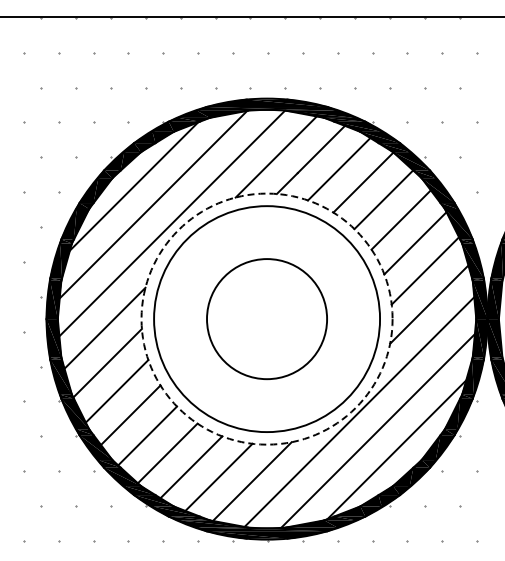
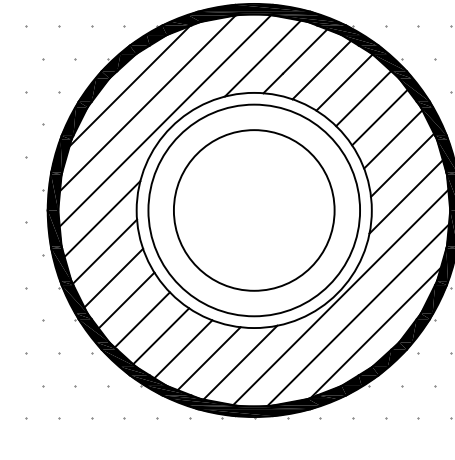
circle: (266, 318) -> (253, 209), dashed -> solid
circle: (266, 318) -> (253, 209), size x1.43

